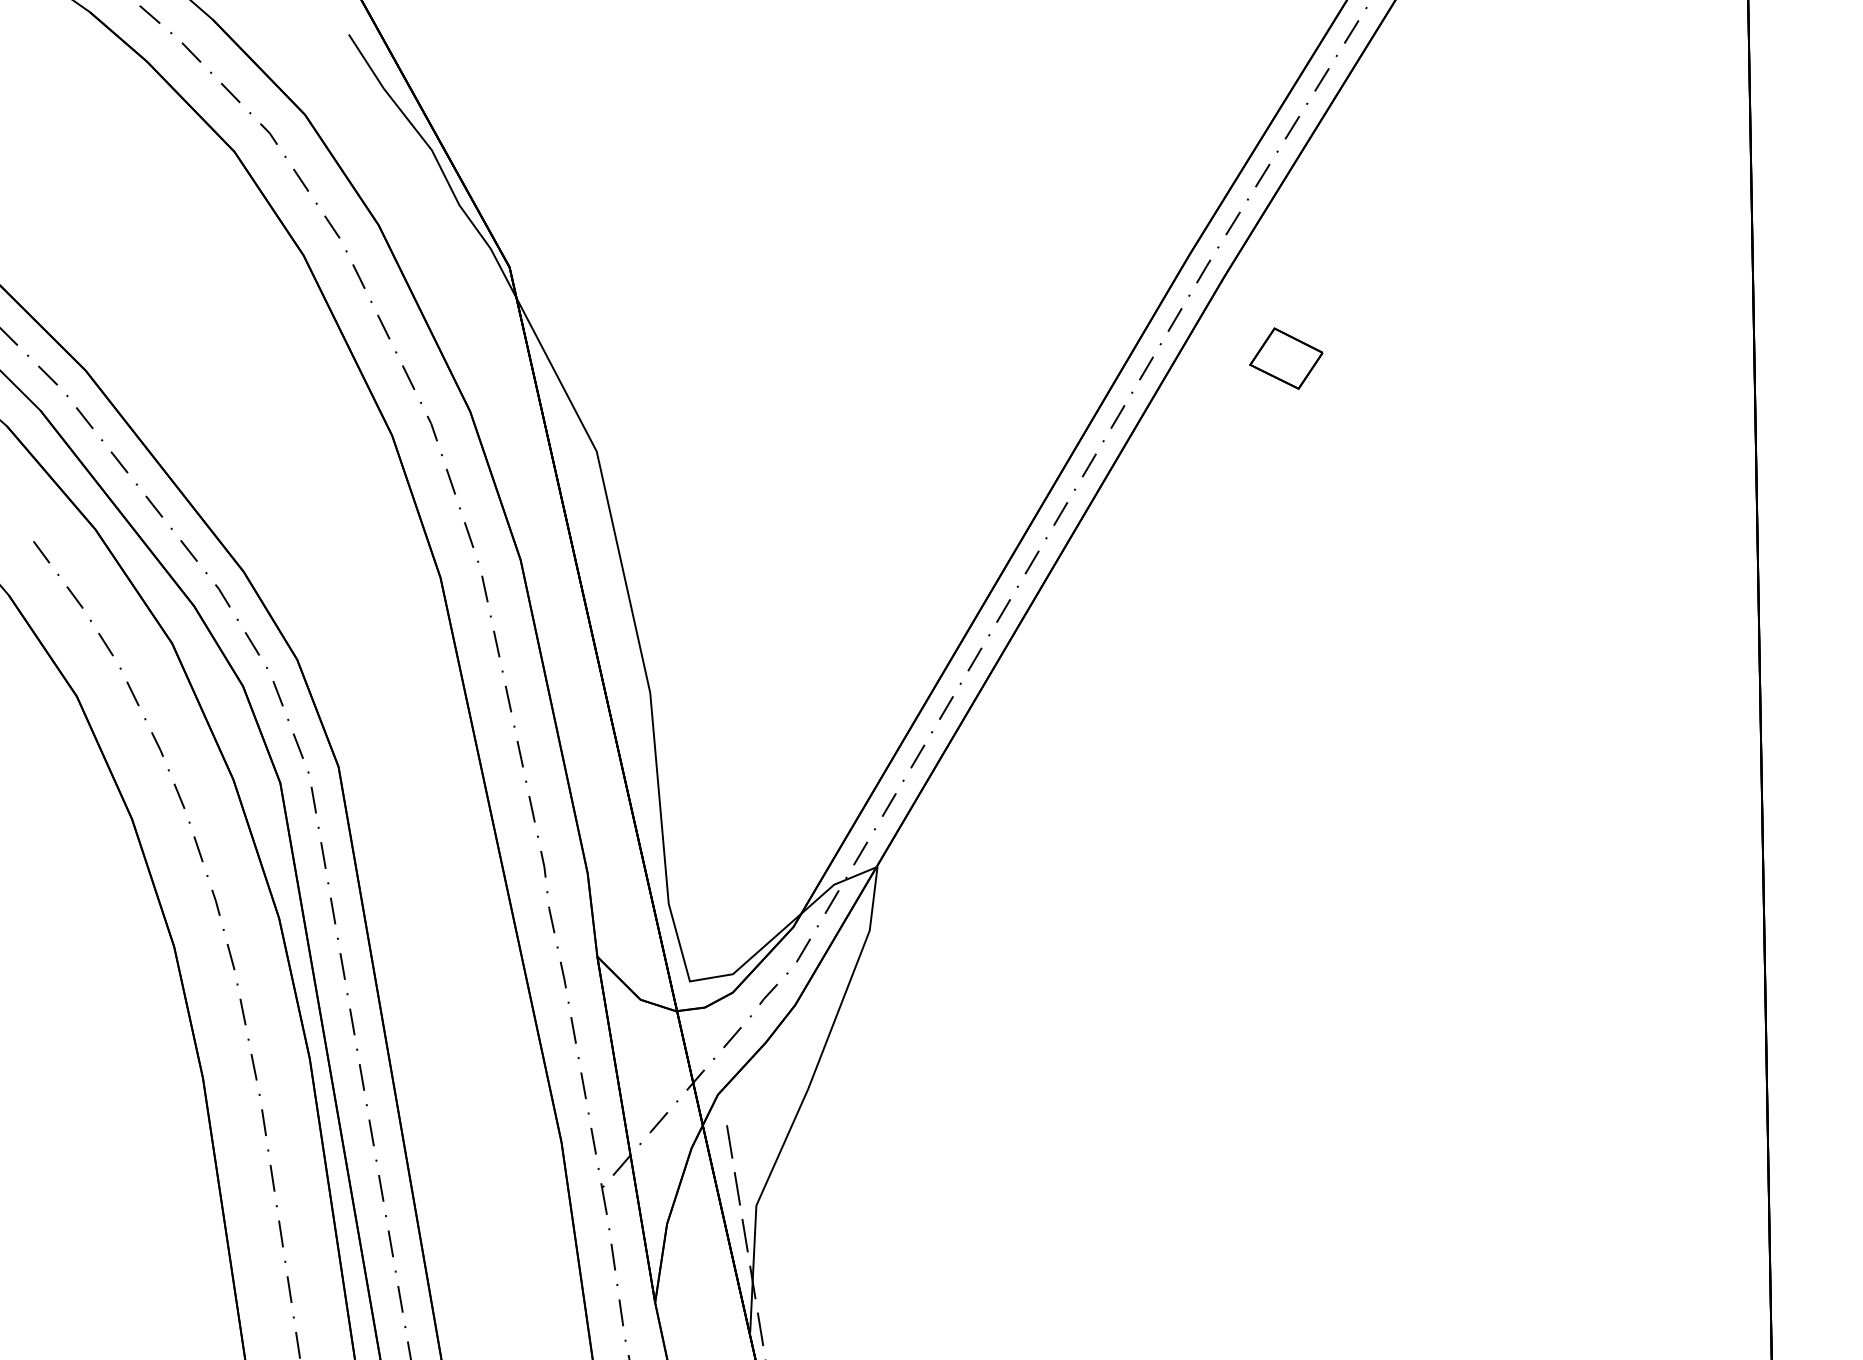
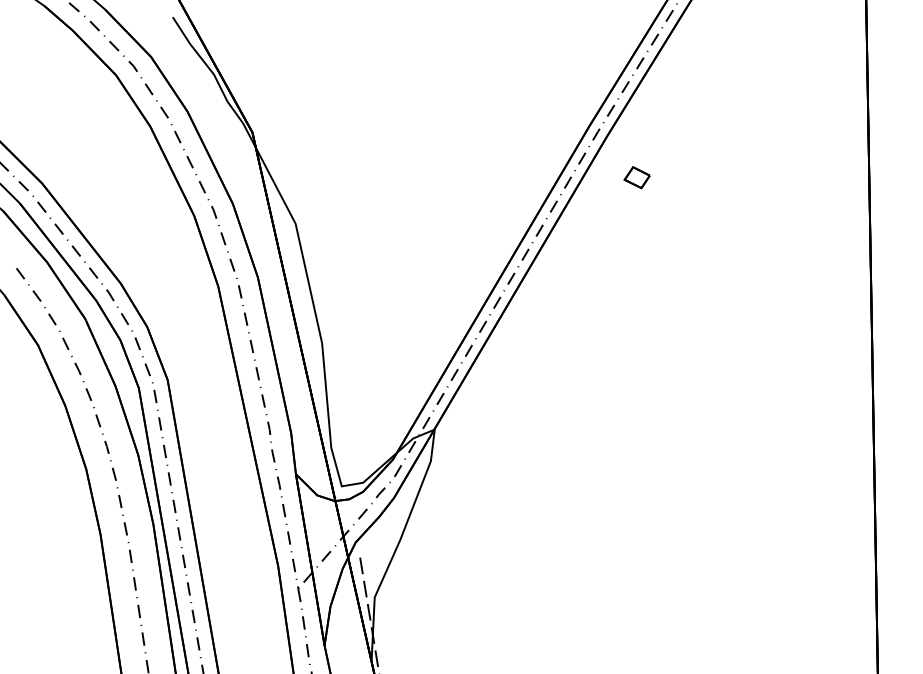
part: (1284, 358) -> (636, 177), size x0.7

